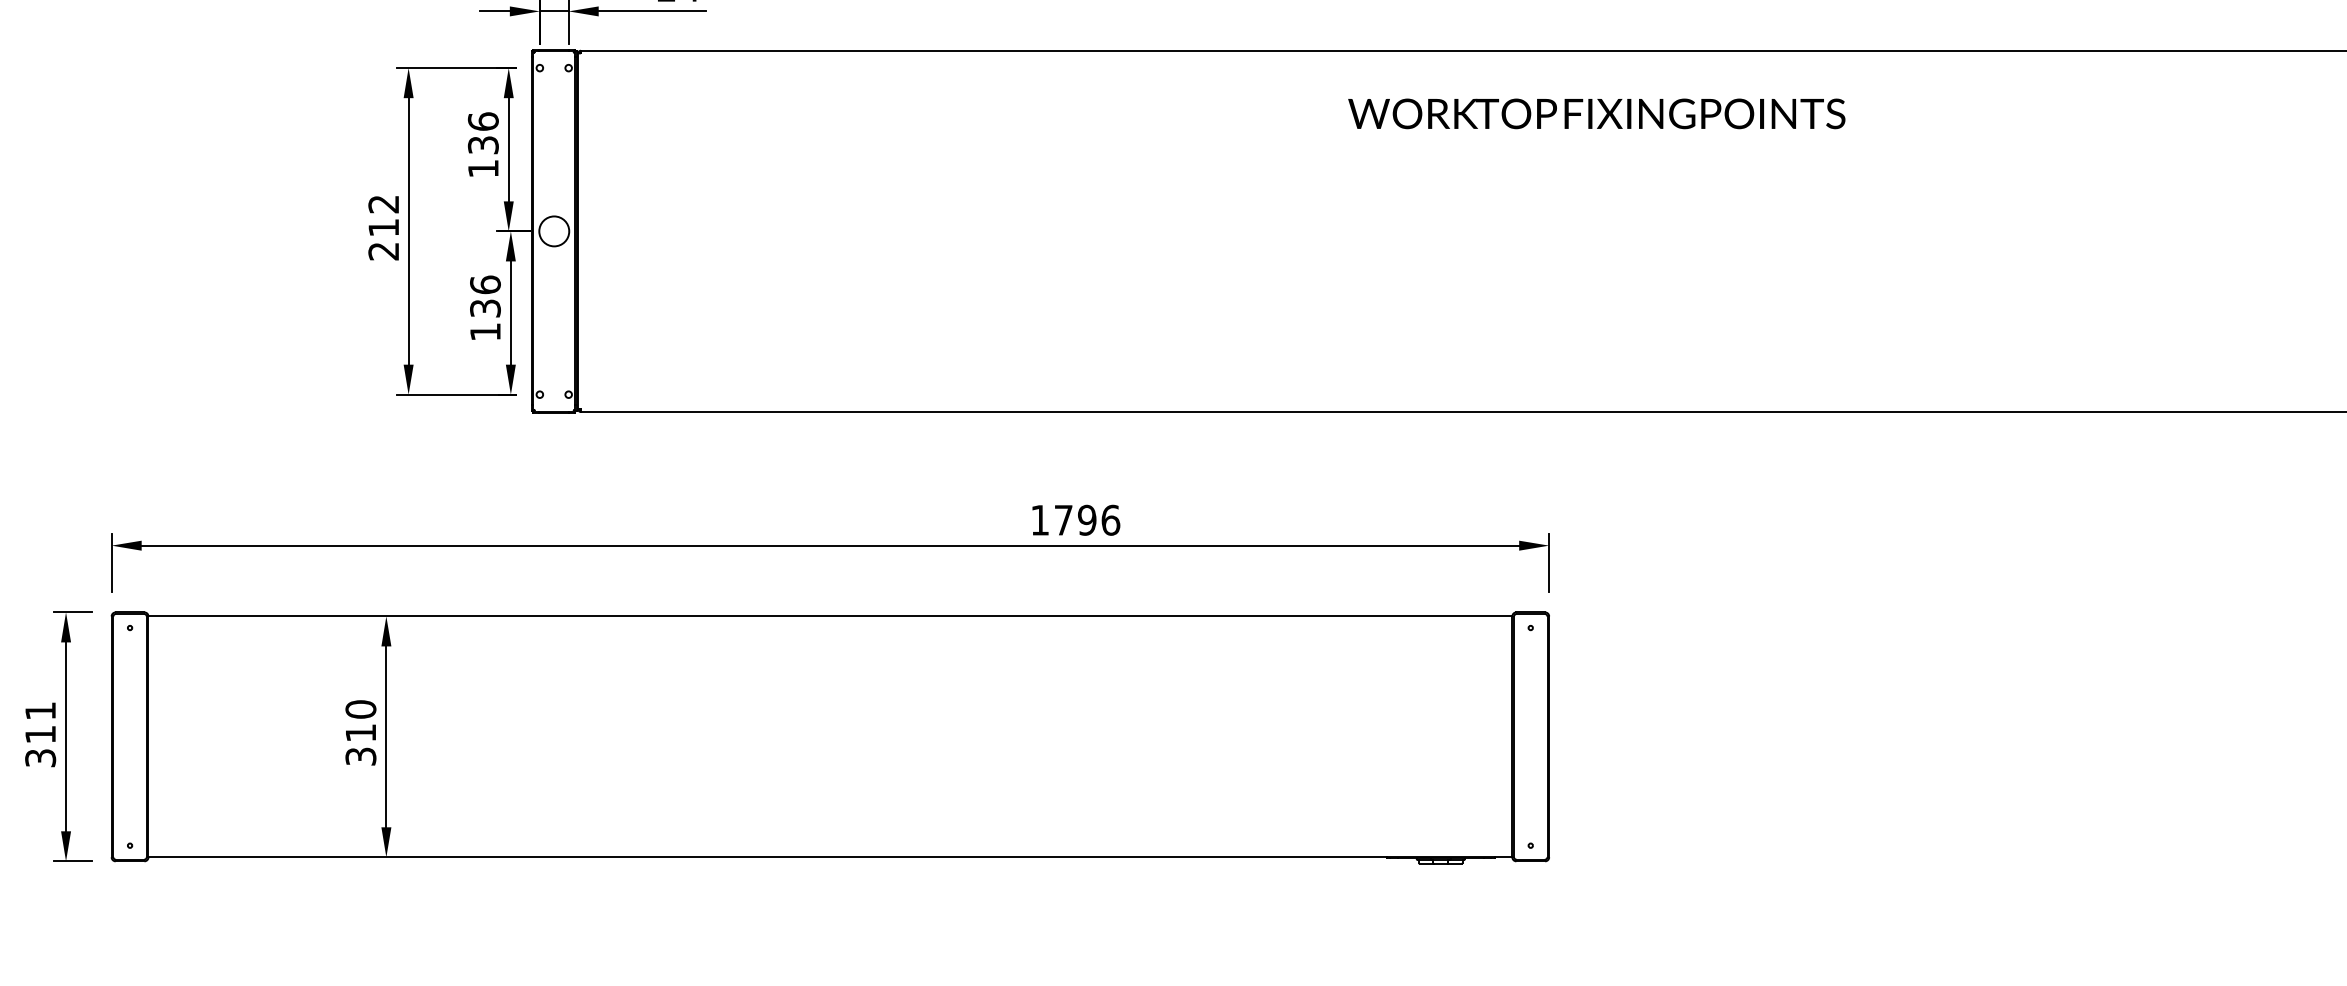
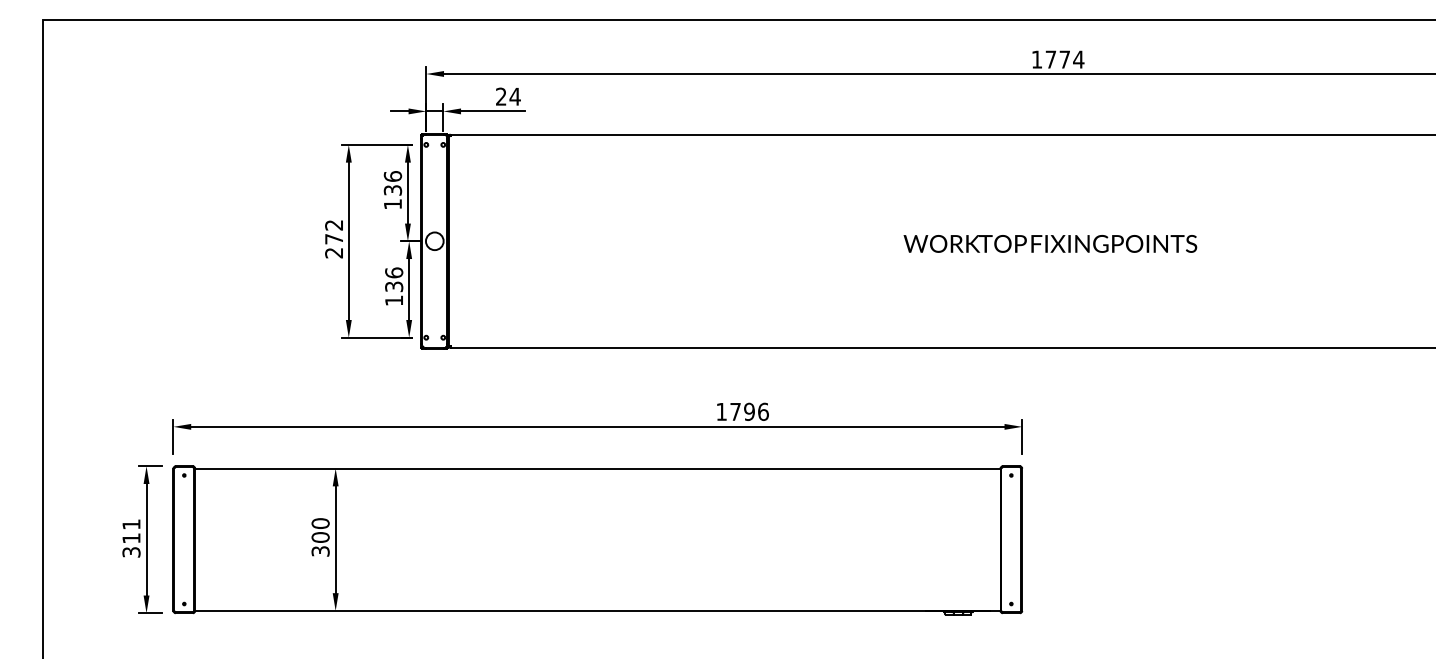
text: (1597, 113) -> (1050, 243), moved
text: (382, 228) -> (333, 239), 212 -> 272
text: (360, 733) -> (320, 537), 310 -> 300

